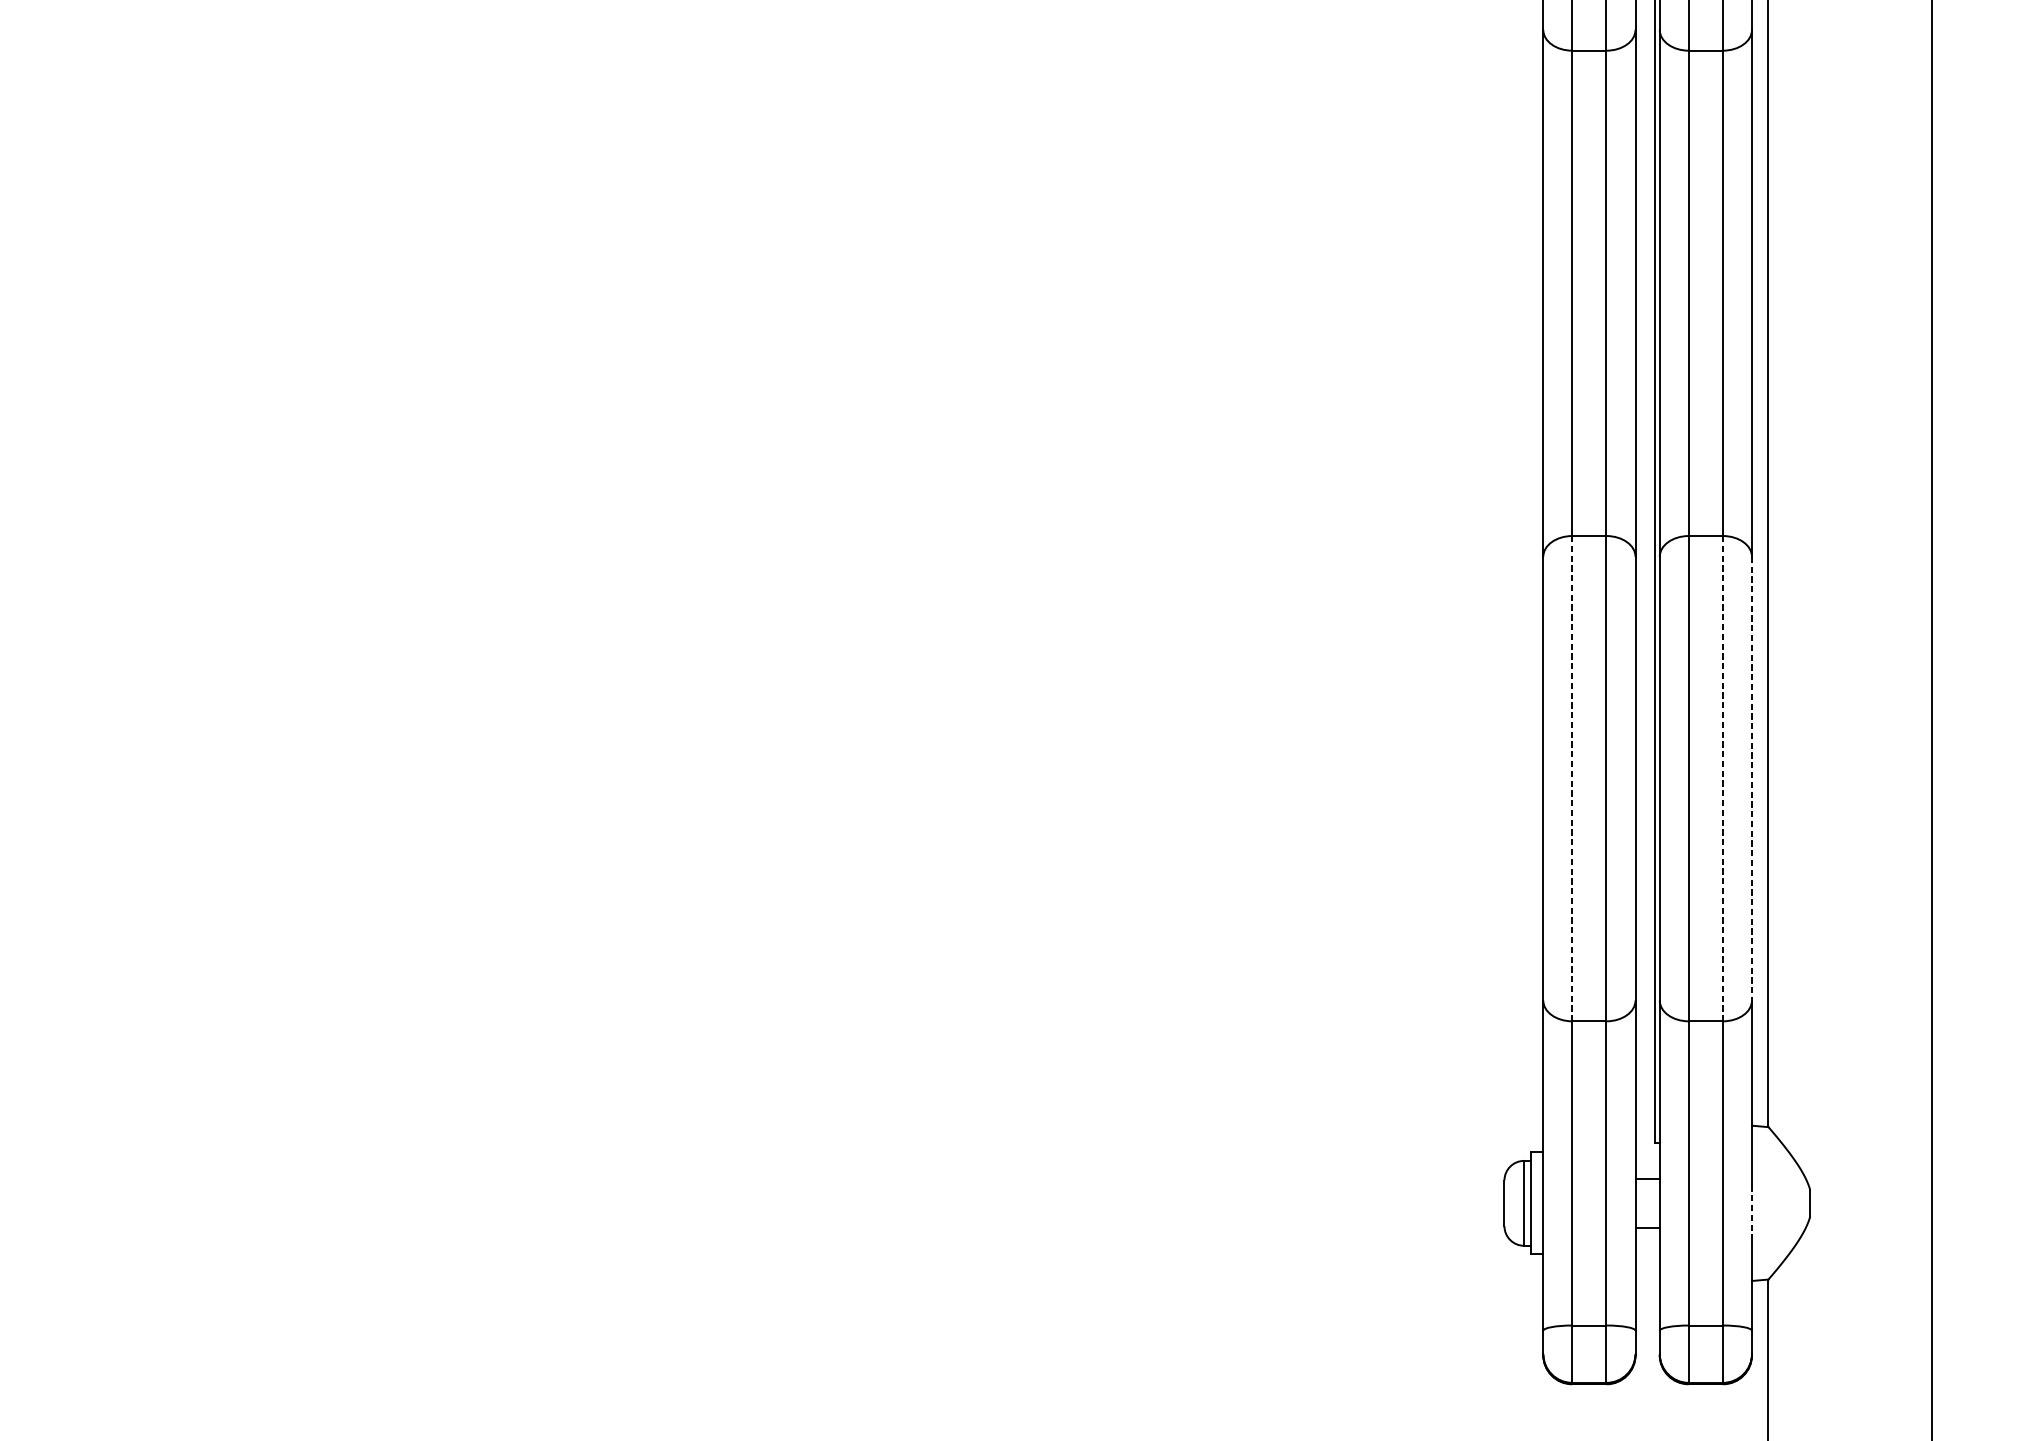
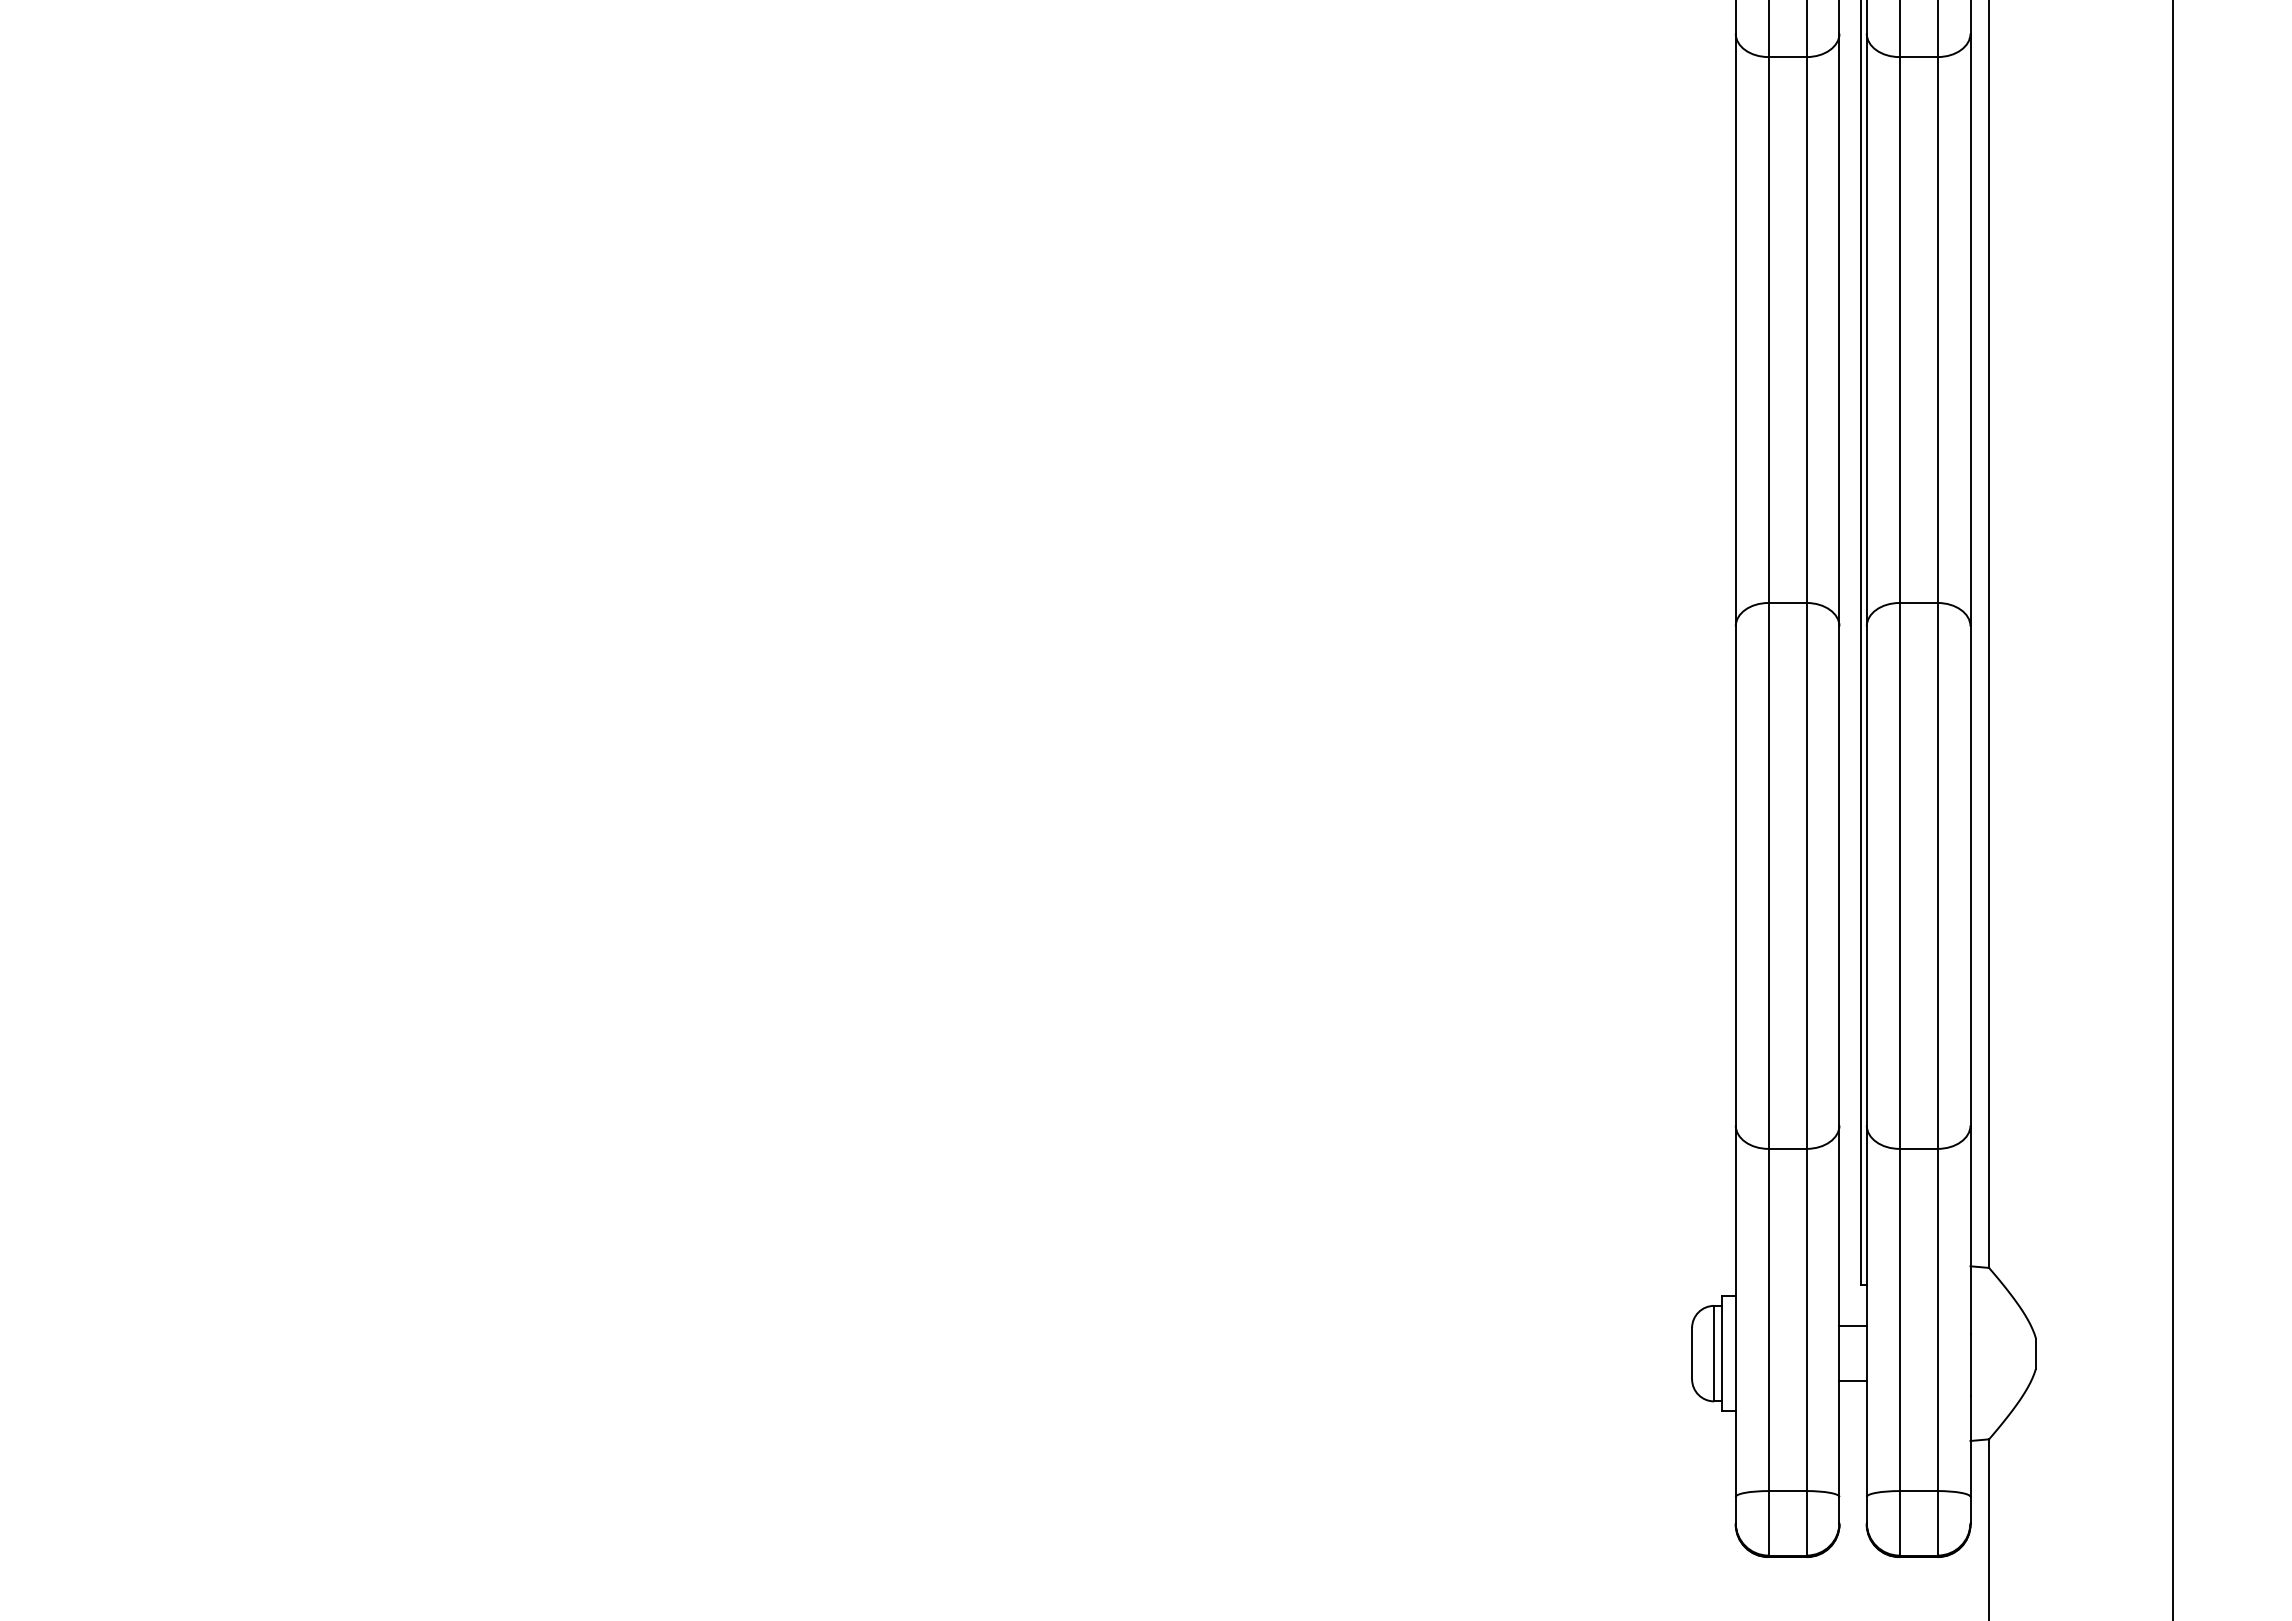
line: (1572, 778) -> (1768, 875), dashed -> solid
line: (1722, 778) -> (1937, 875), dashed -> solid
line: (1751, 778) -> (1970, 875), dashed -> solid
line: (1751, 1213) -> (1970, 1365), dashed -> solid

